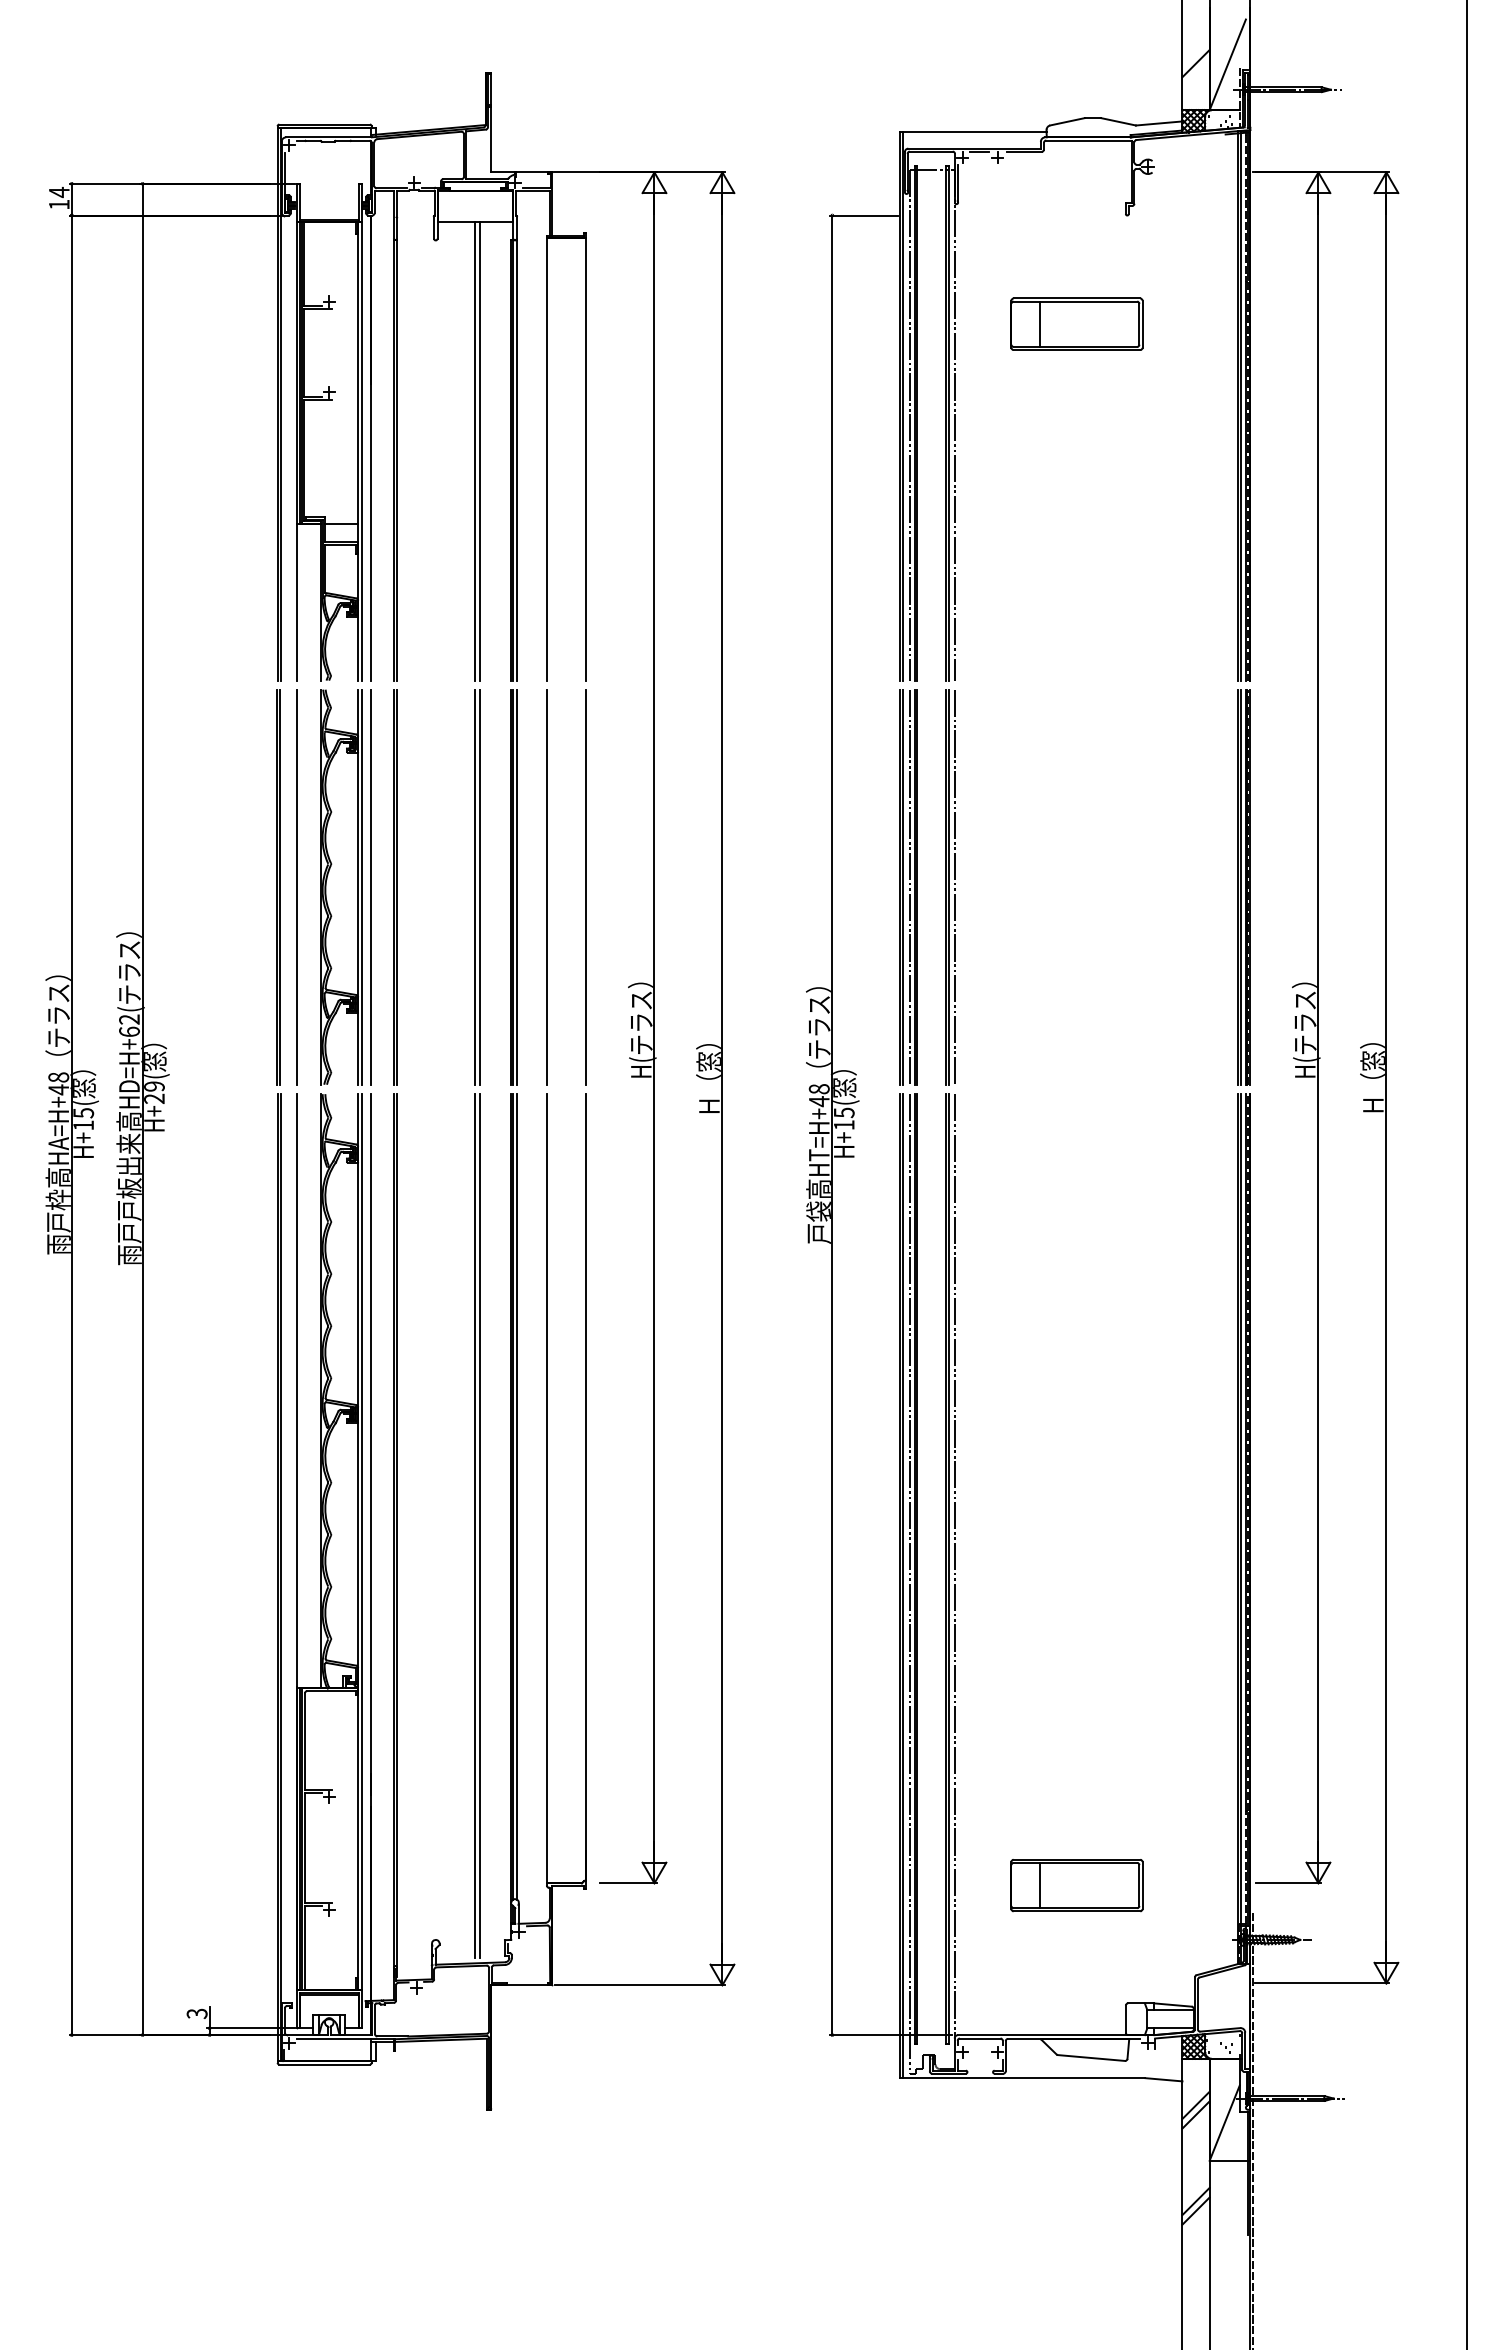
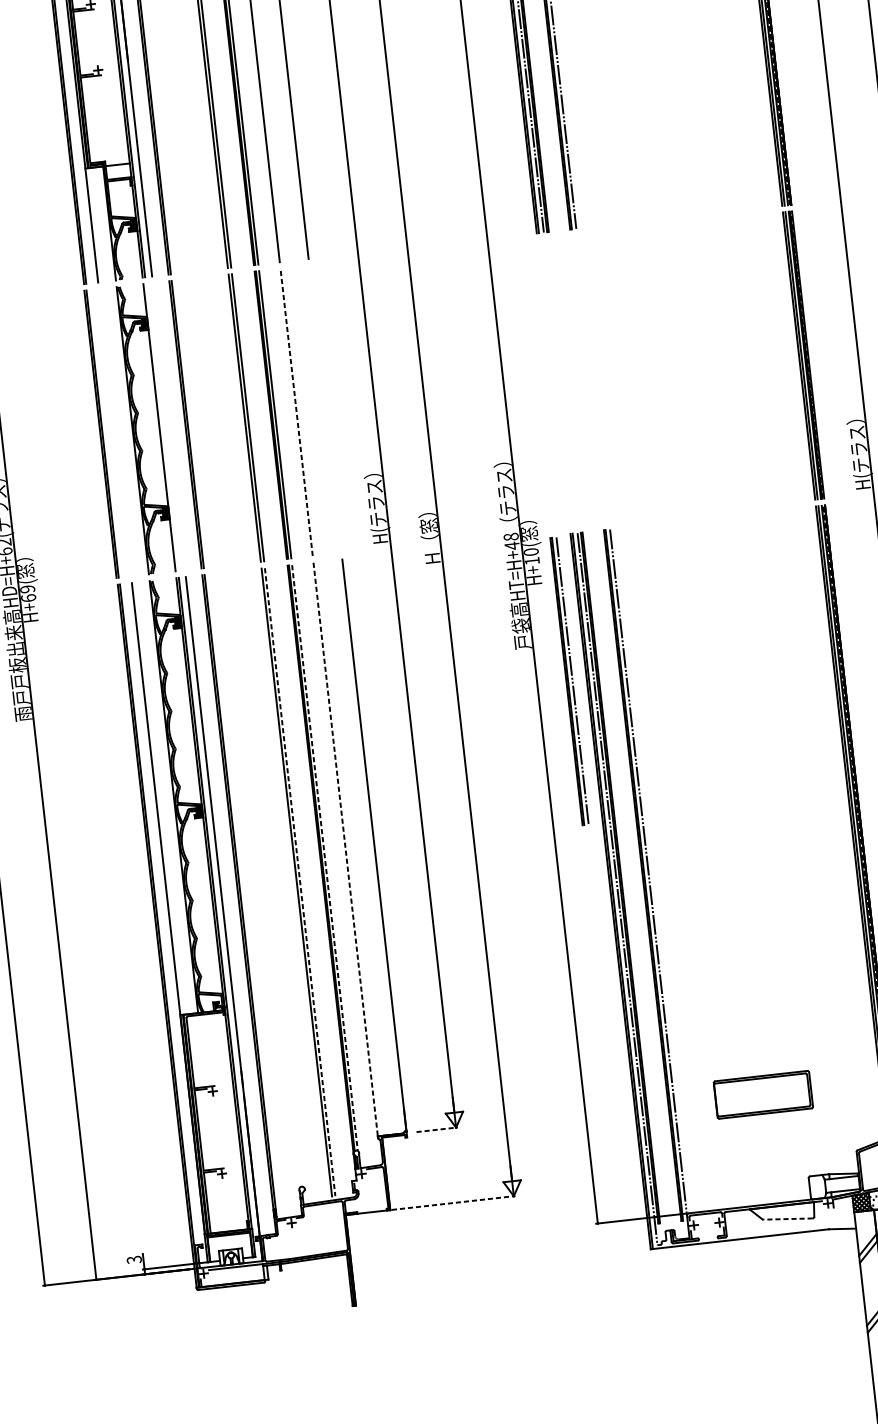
line: (297, 886) -> (115, 432), removed
line: (361, 886) -> (161, 426), removed
line: (371, 886) -> (169, 426), removed
line: (586, 886) -> (325, 408), removed
line: (546, 887) -> (296, 412), solid -> dashed
part: (908, 887) -> (559, 383), removed
part: (950, 887) -> (569, 681), moved
text: (154, 1098) -> (28, 597), H+29( -> H+69(
text: (843, 1112) -> (530, 551), H+15( -> H+10(
line: (546, 1488) -> (345, 849), solid -> dashed
line: (517, 1497) -> (325, 858), solid -> dashed
line: (479, 1526) -> (299, 882), solid -> dashed
line: (628, 1883) -> (437, 1129), solid -> dashed
line: (1039, 1885) -> (736, 1097), removed
line: (639, 1985) -> (453, 1203), solid -> dashed
line: (1091, 2058) -> (788, 1219), solid -> dashed

